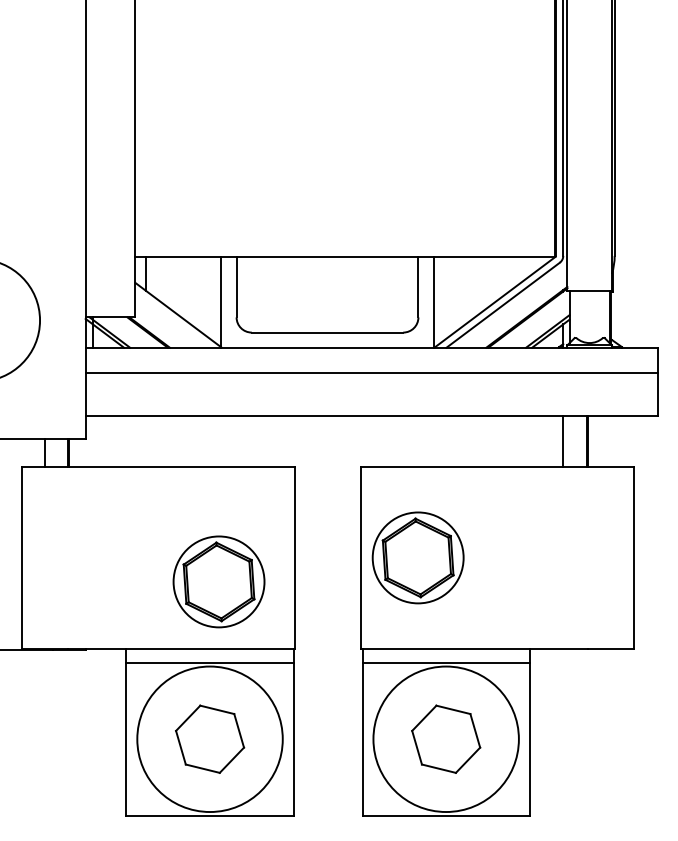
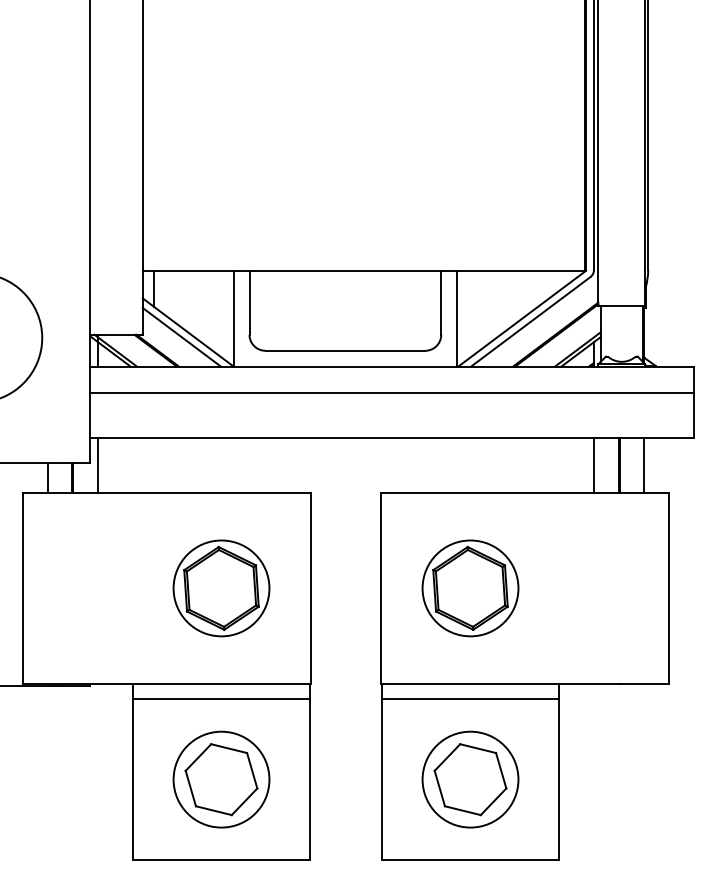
line: (172, 319) -> (181, 336), added
line: (92, 441) -> (97, 465), added
line: (611, 441) -> (644, 465), added
part: (417, 557) -> (469, 587), moved
part: (218, 581) -> (220, 587), moved
circle: (209, 738) -> (220, 778), size x0.62
circle: (445, 738) -> (469, 778), size x0.62

